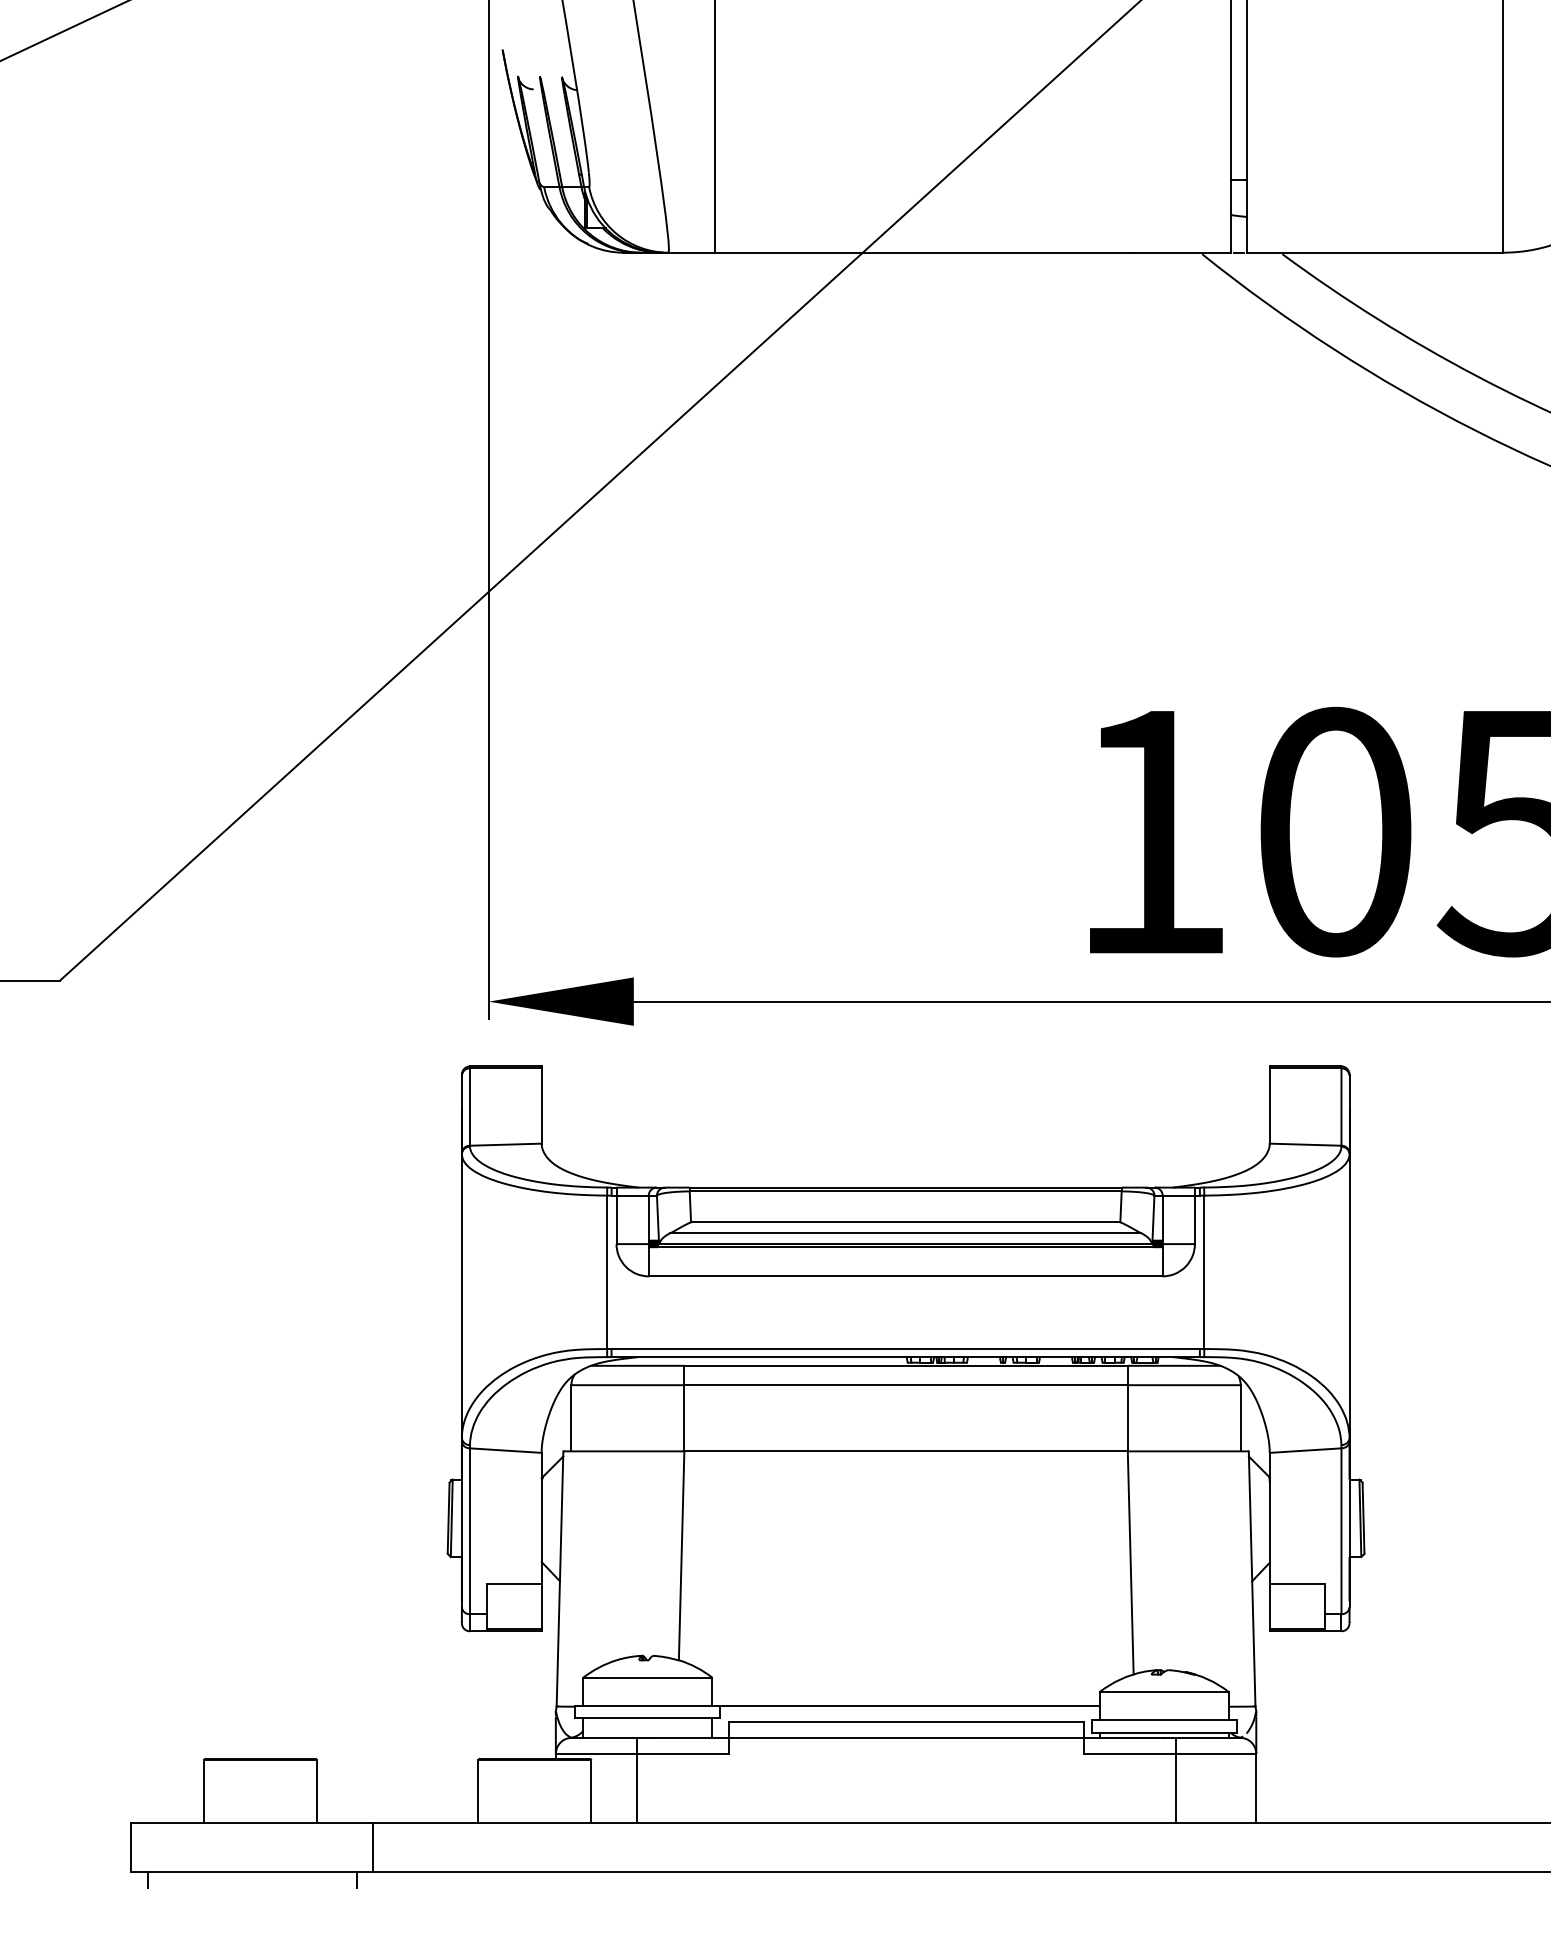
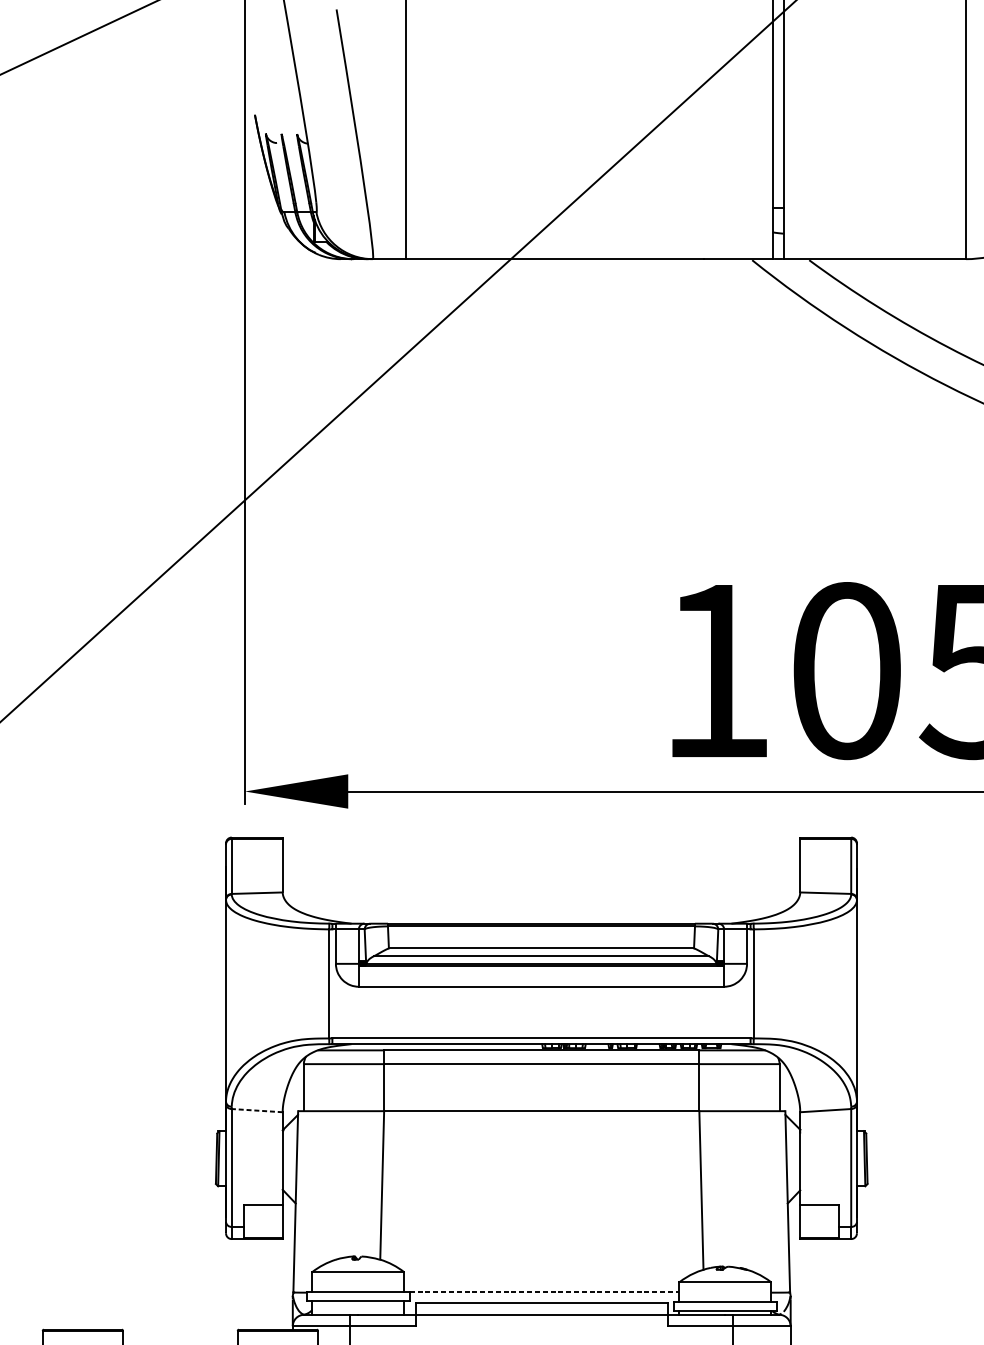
line: (505, 1450) -> (257, 1110), solid -> dashed
line: (910, 1706) -> (544, 1292), solid -> dashed

